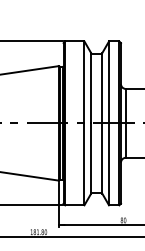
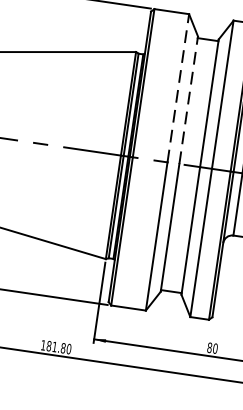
line: (84, 82) -> (178, 88), solid -> dashed
line: (91, 87) -> (189, 99), solid -> dashed

